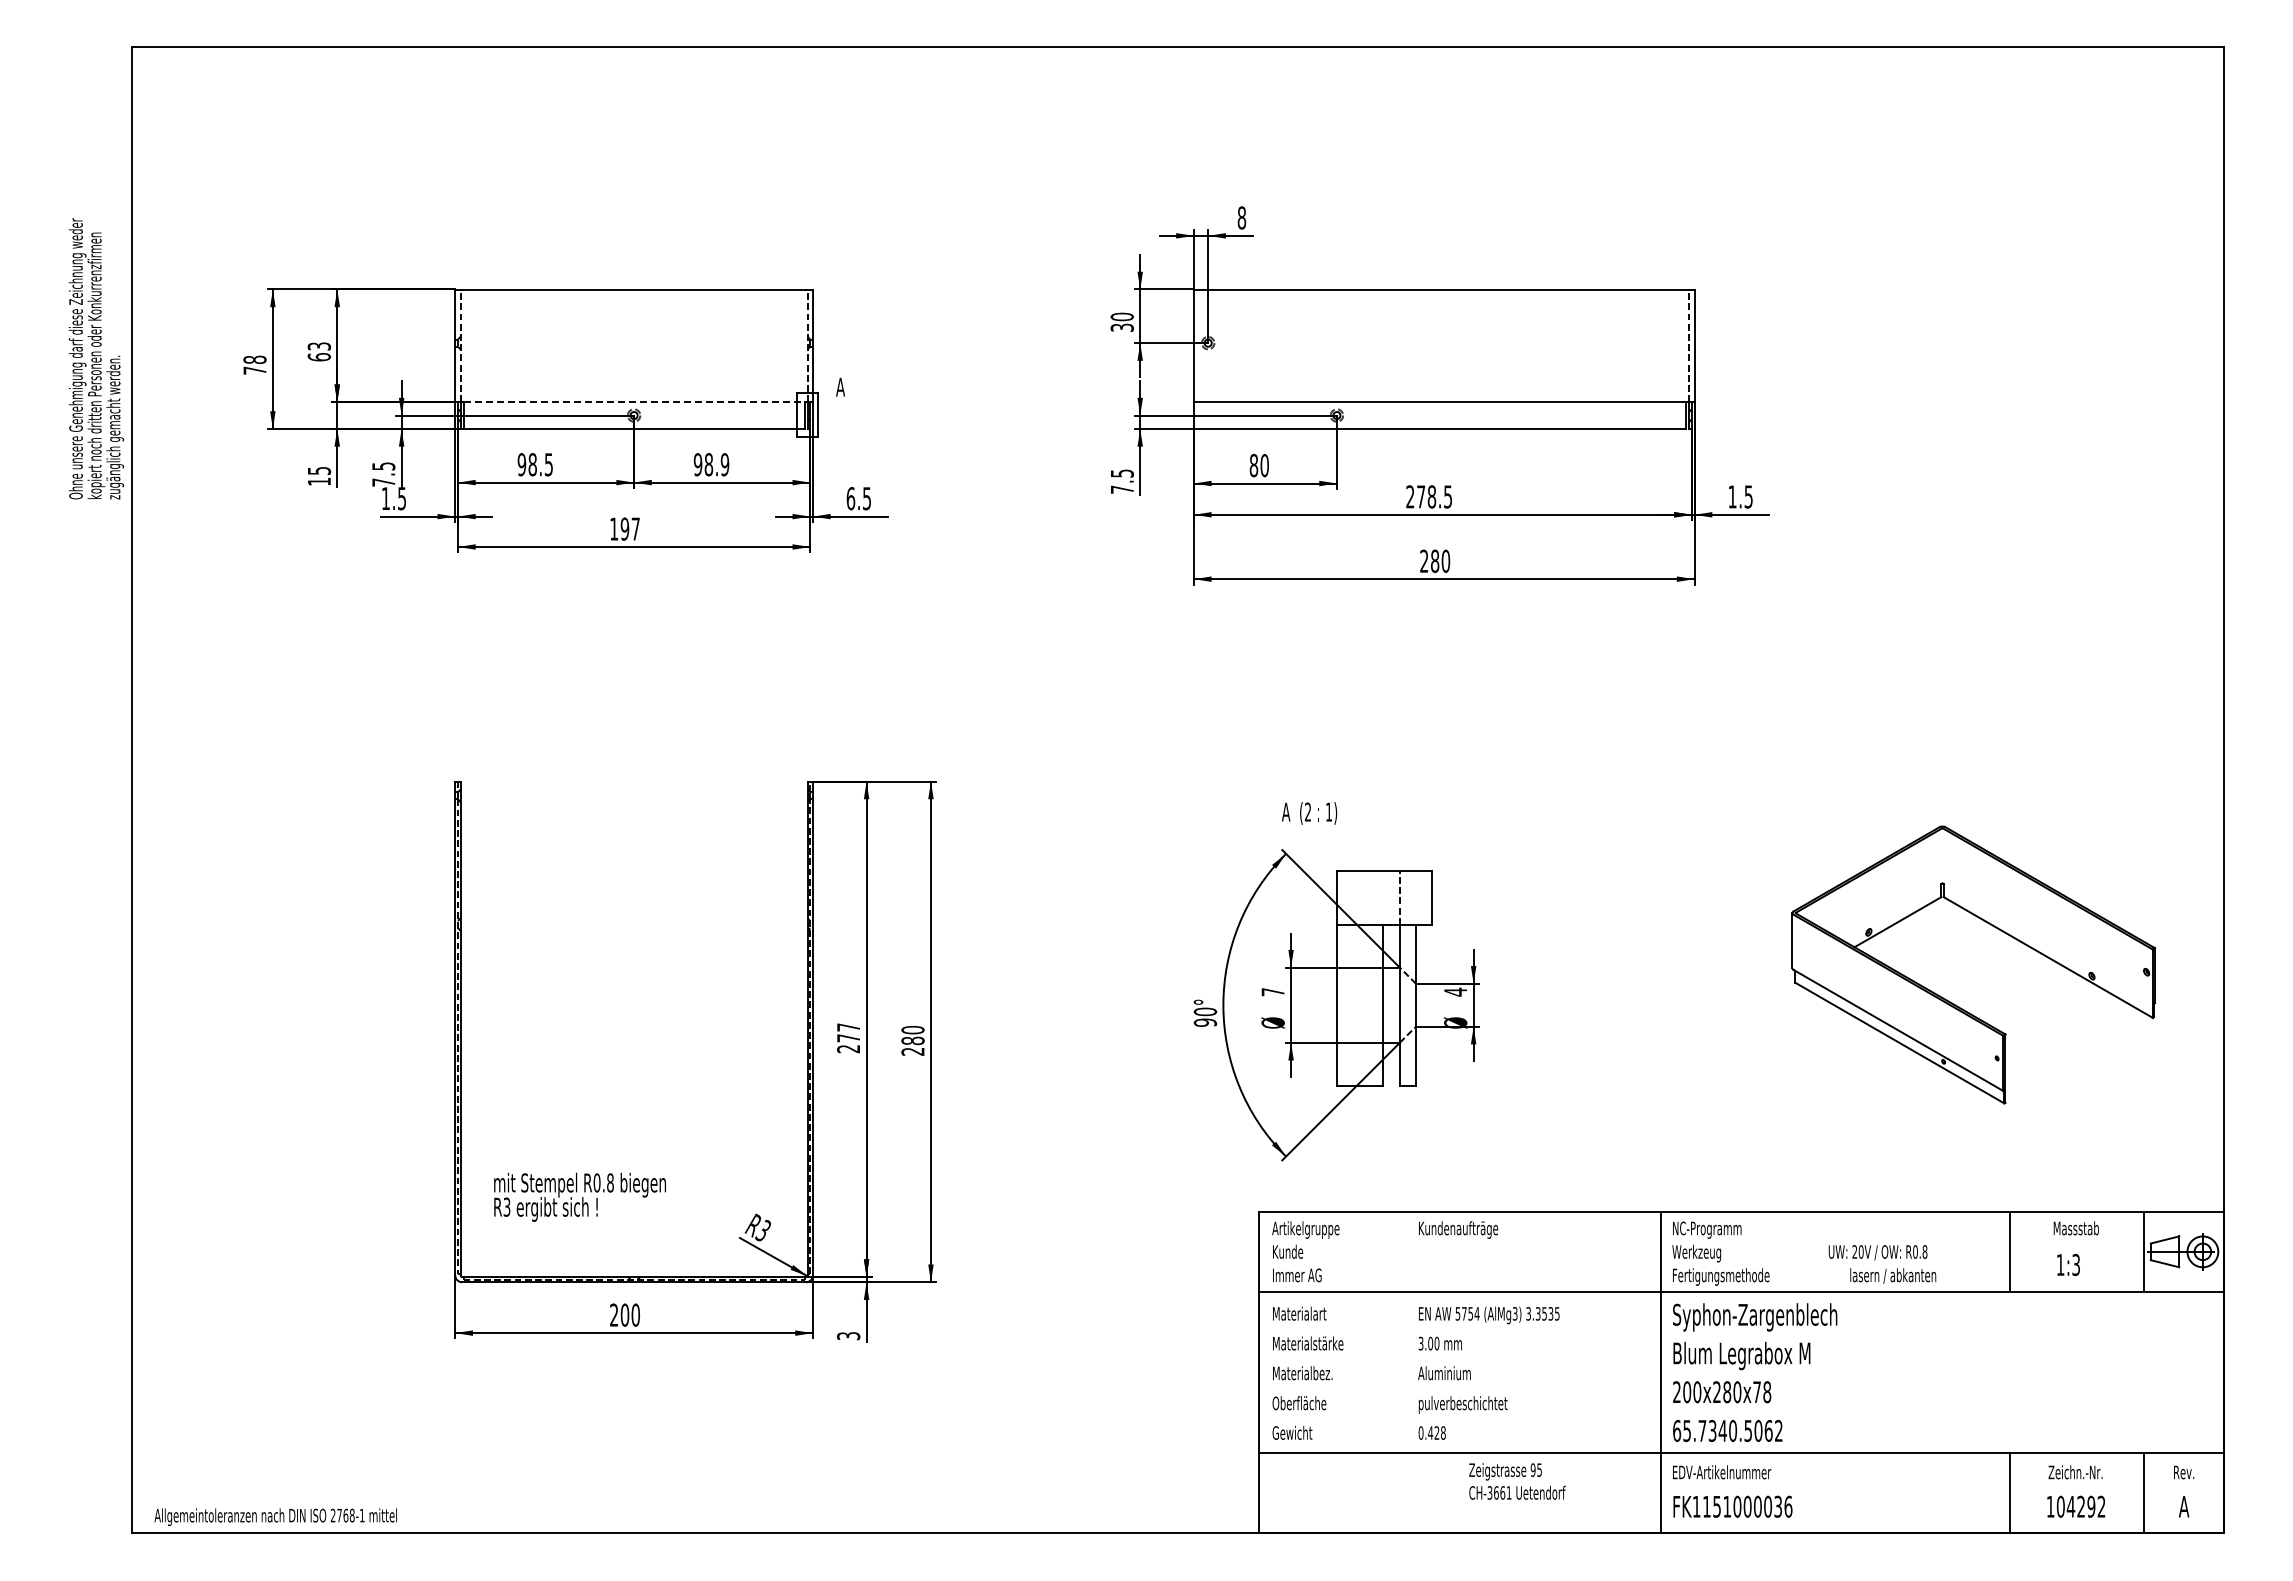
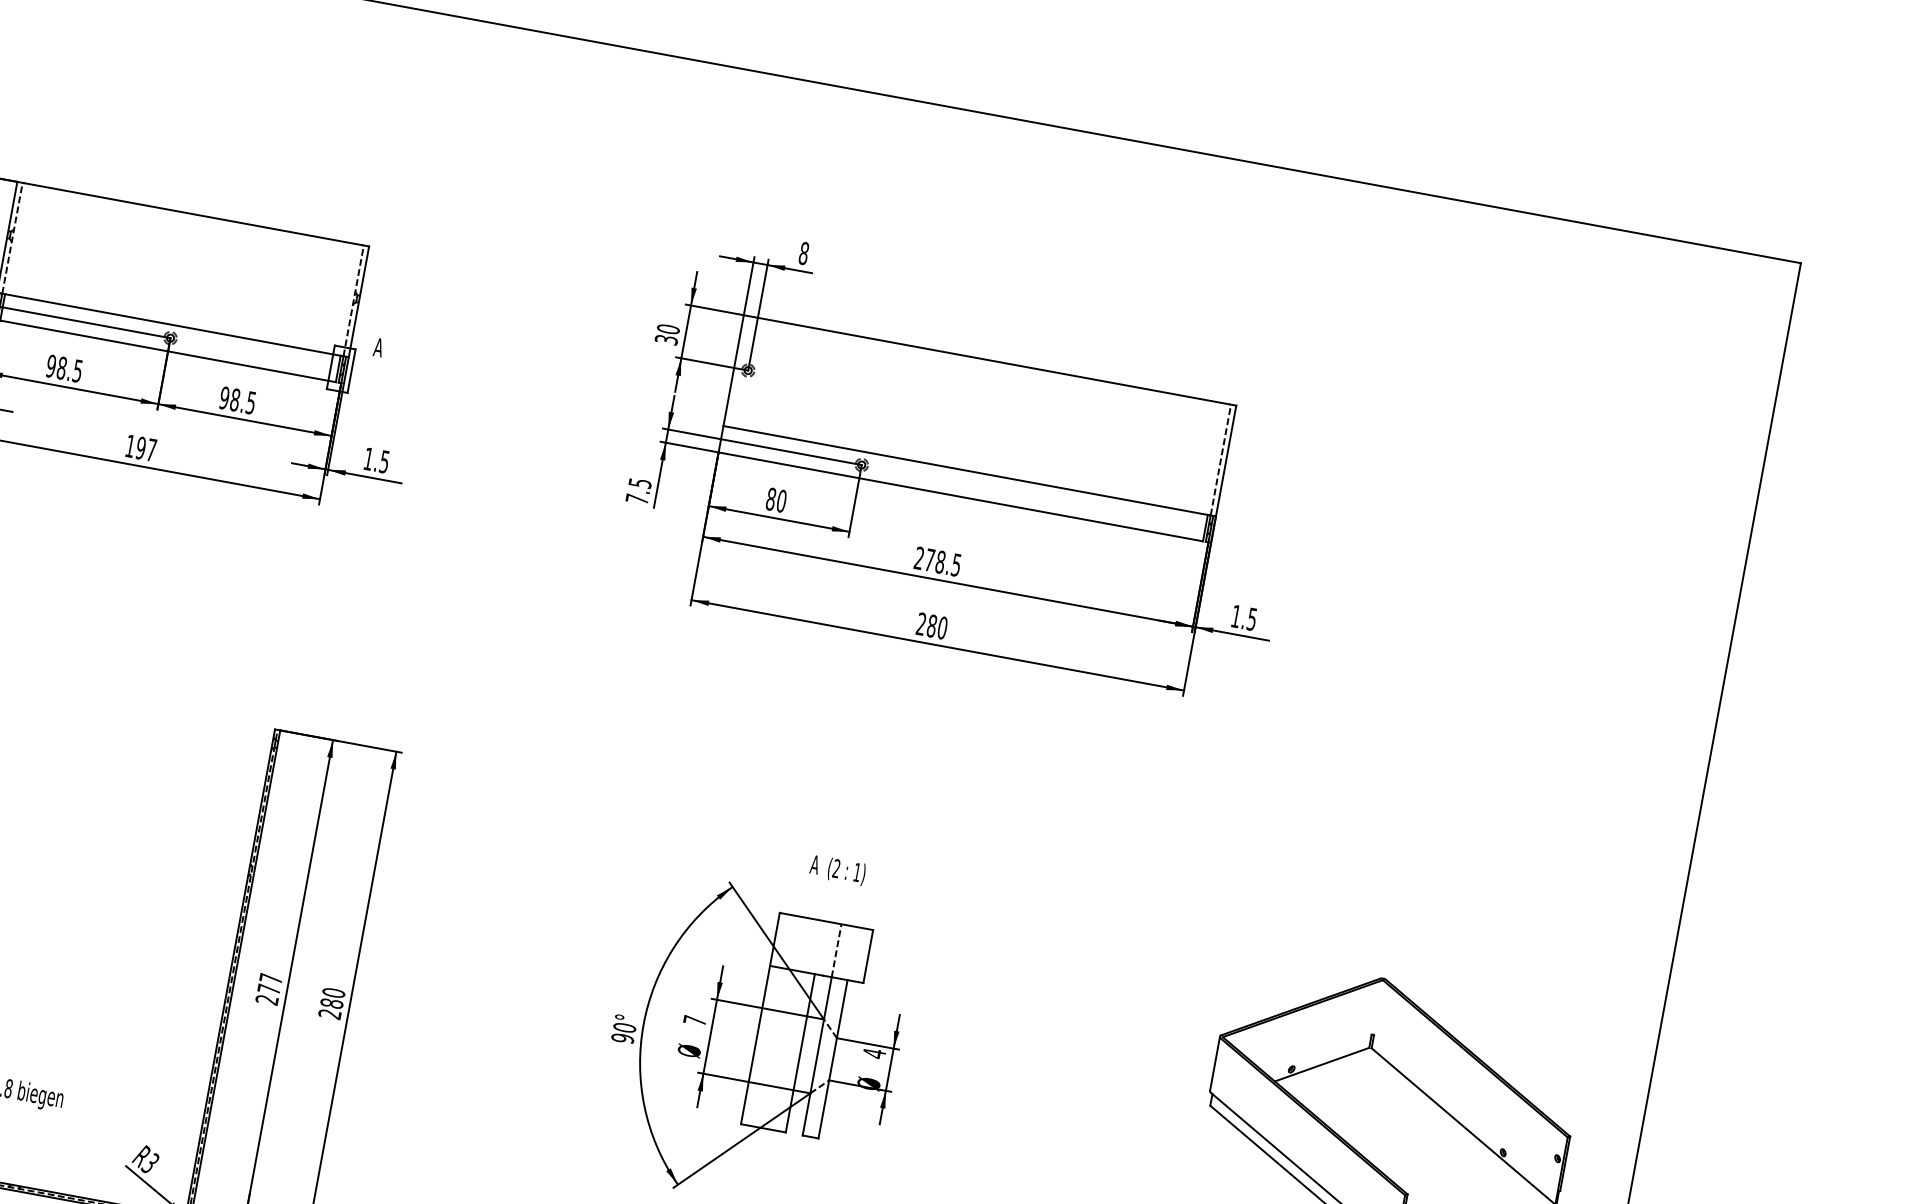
line: (634, 402) -> (173, 325), dashed -> solid
text: (724, 464) -> (250, 402), 98.9 -> 98.5
text: (850, 498) -> (368, 458), 6.5 -> 1.5
text: (1309, 813) -> (837, 870), moved

